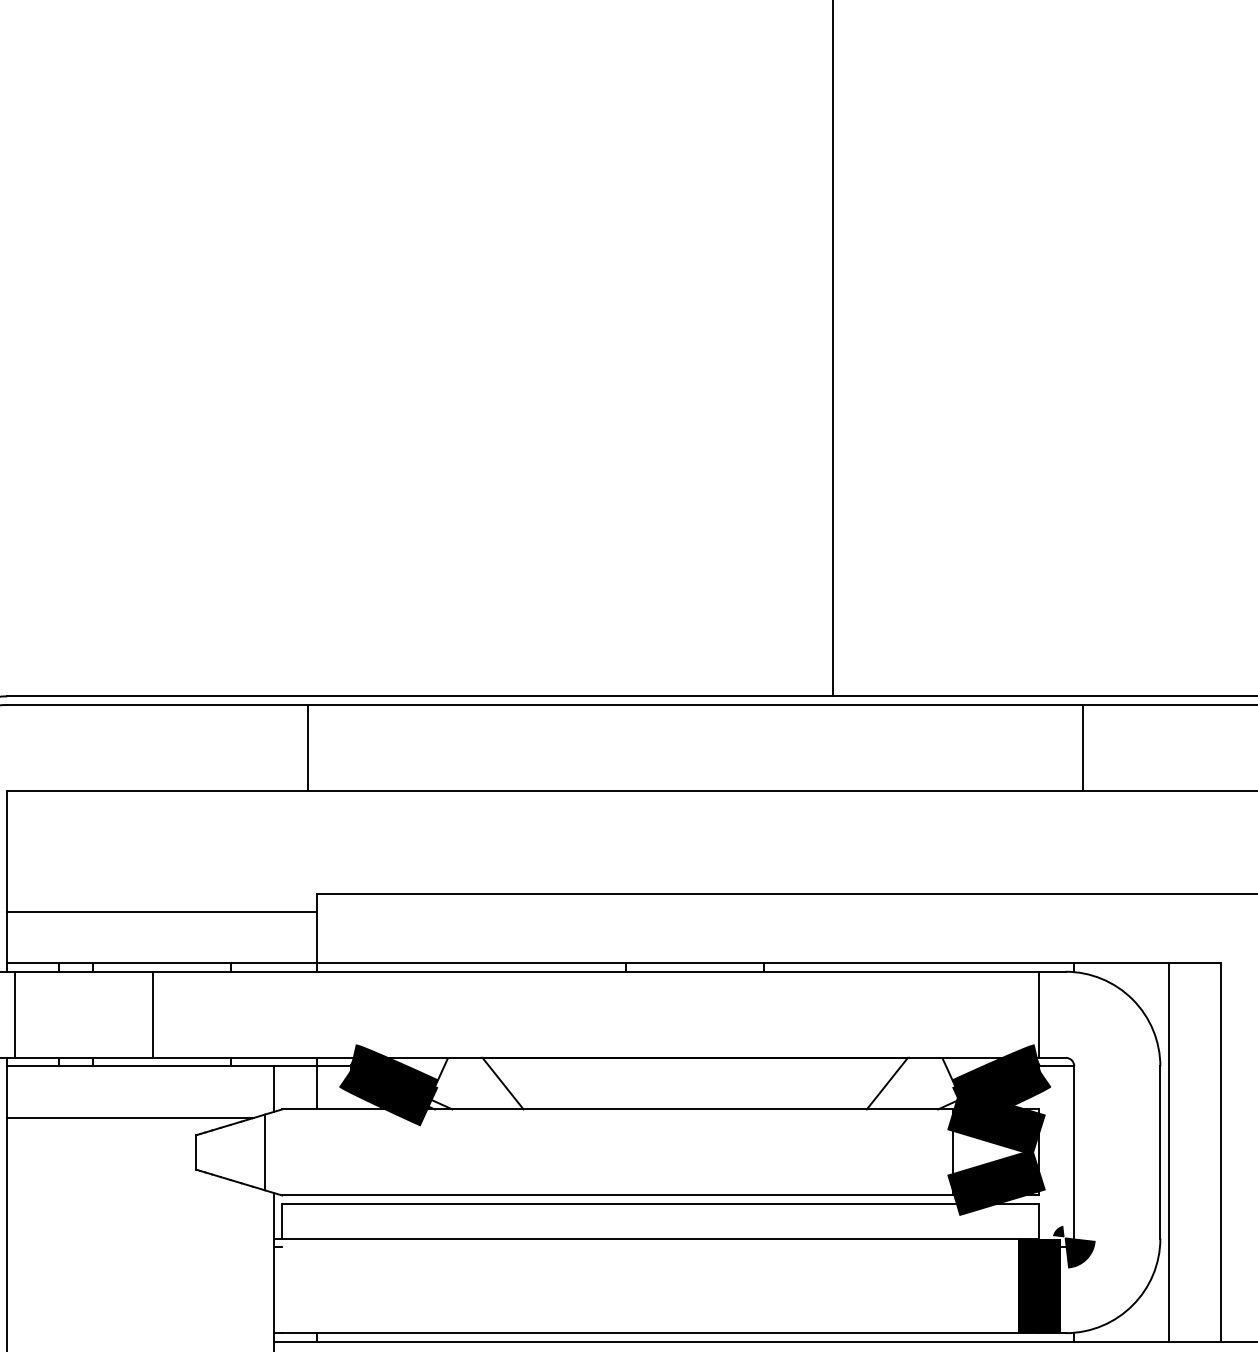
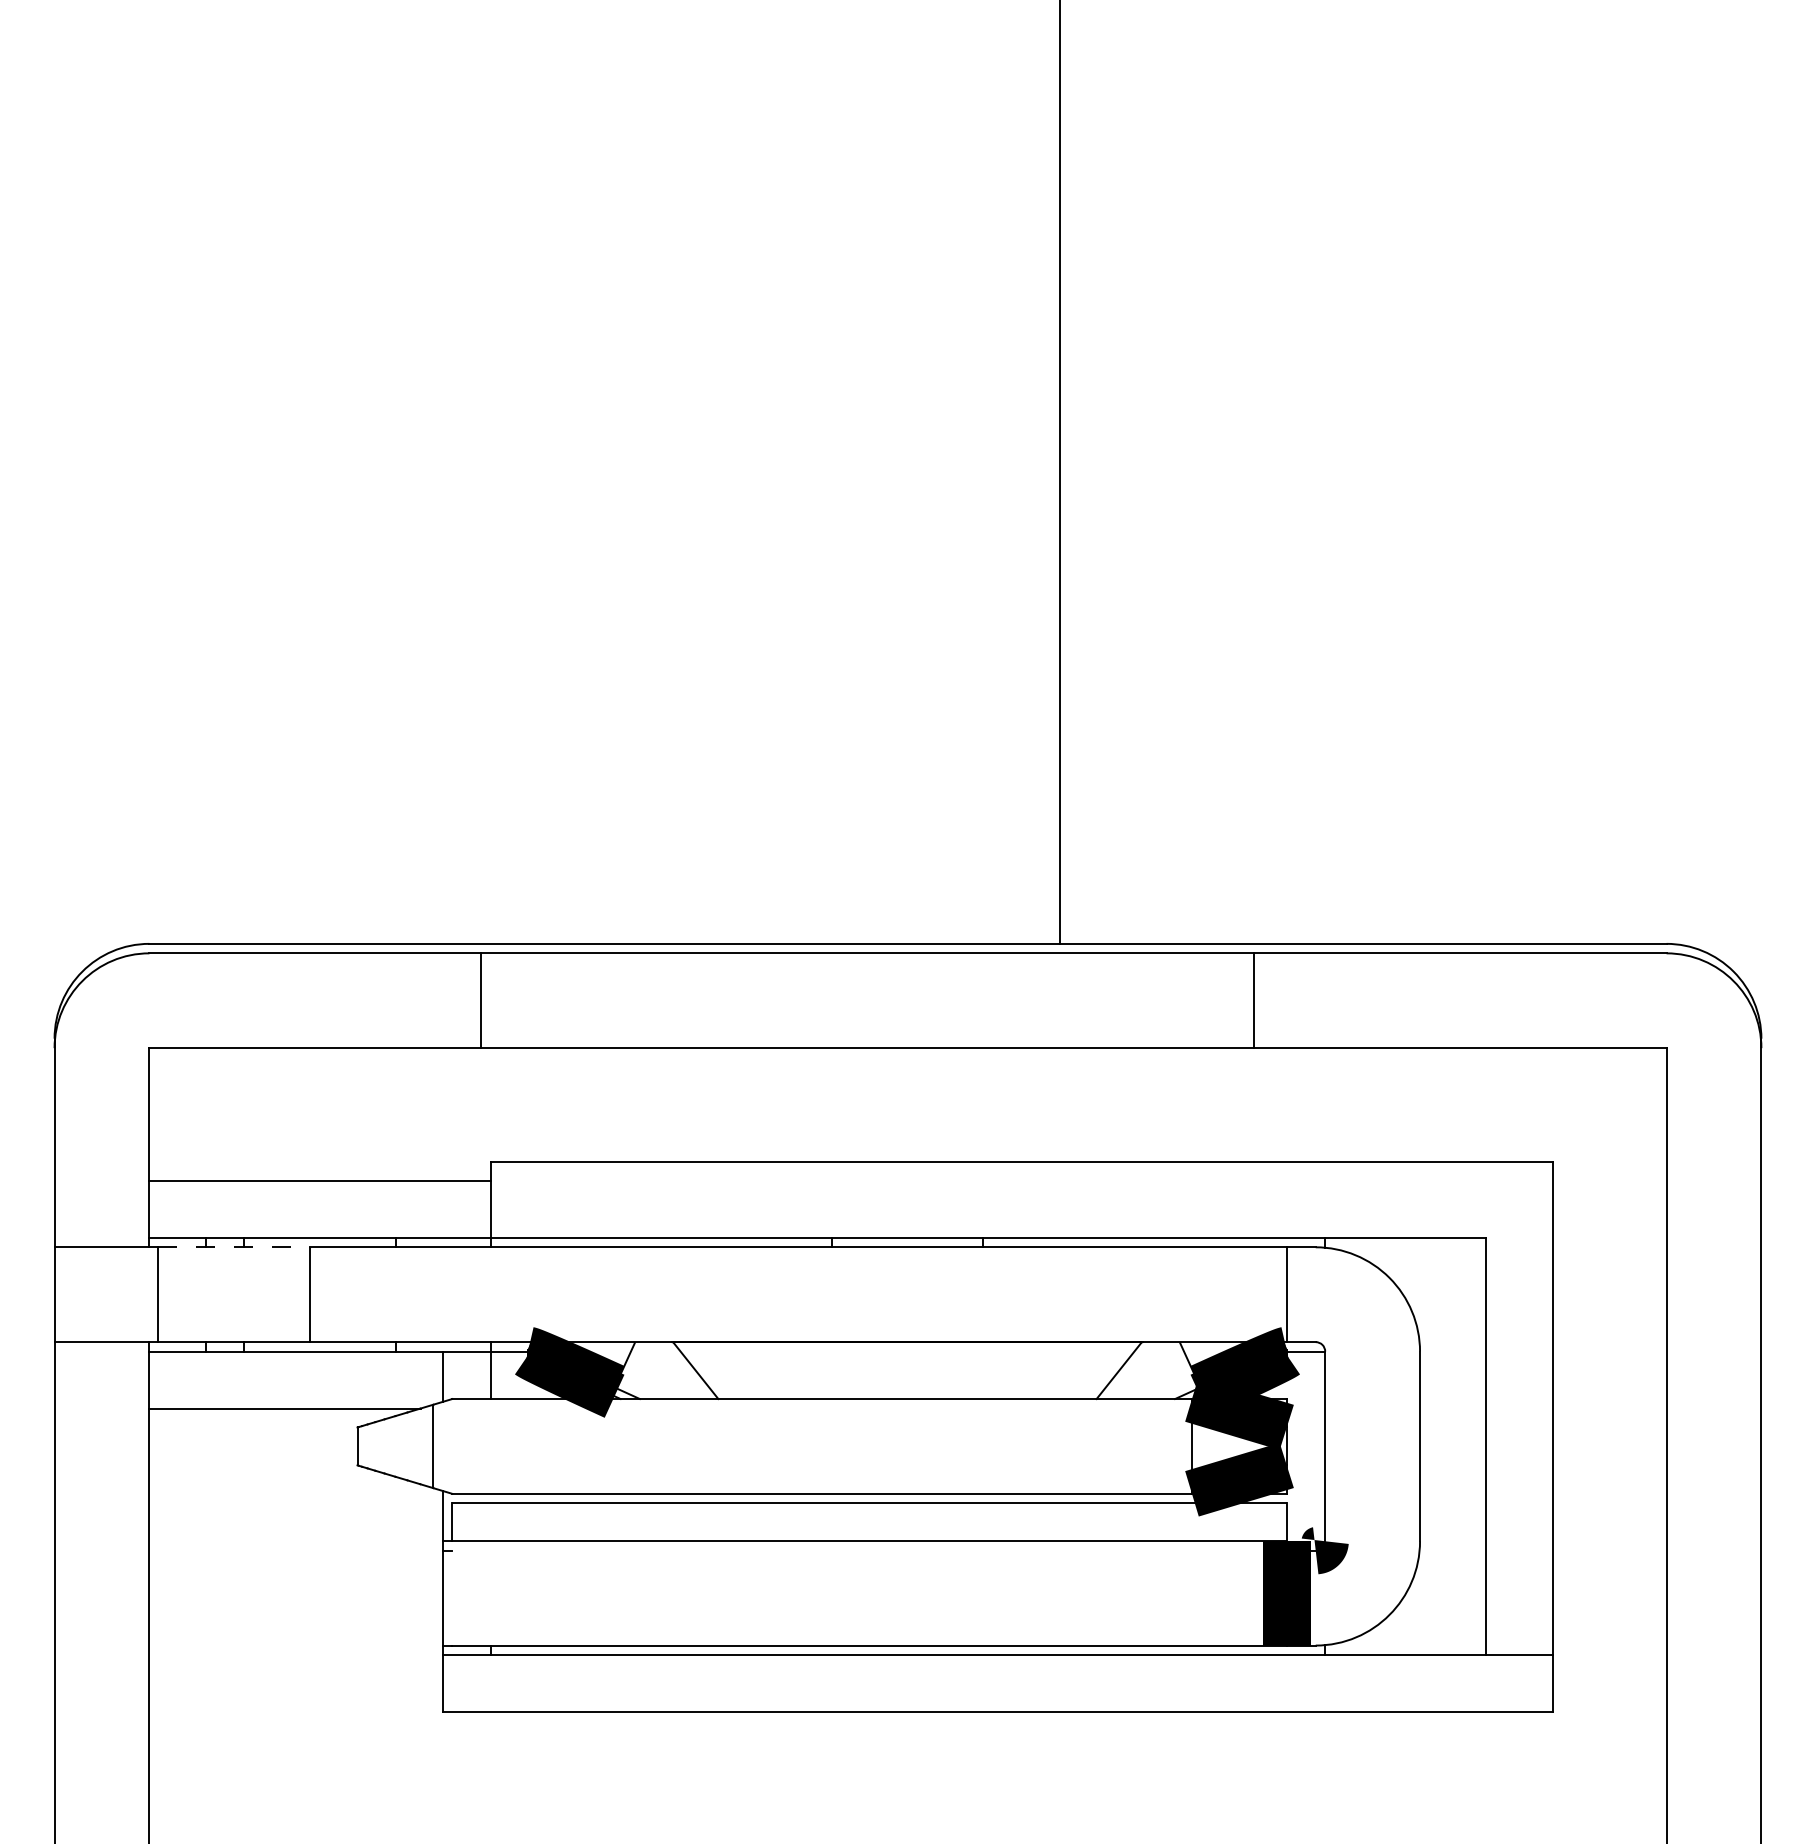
line: (1082, 747) -> (1253, 1000), moved
line: (84, 971) -> (234, 1247), solid -> dashed
line: (1168, 1152) -> (1429, 1446), removed

